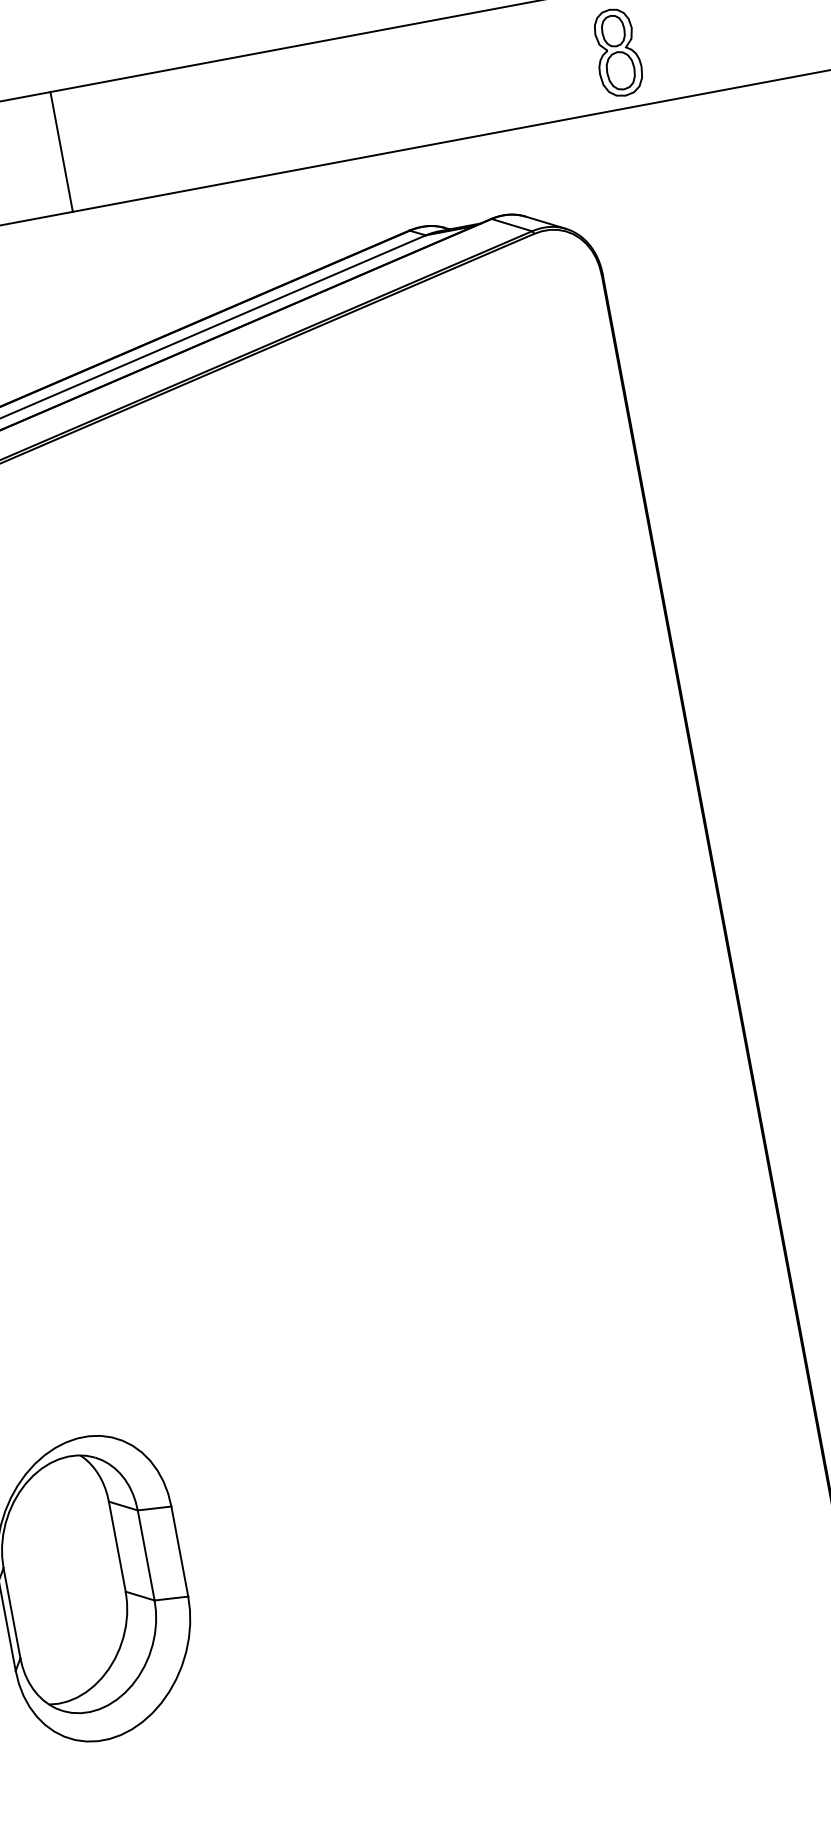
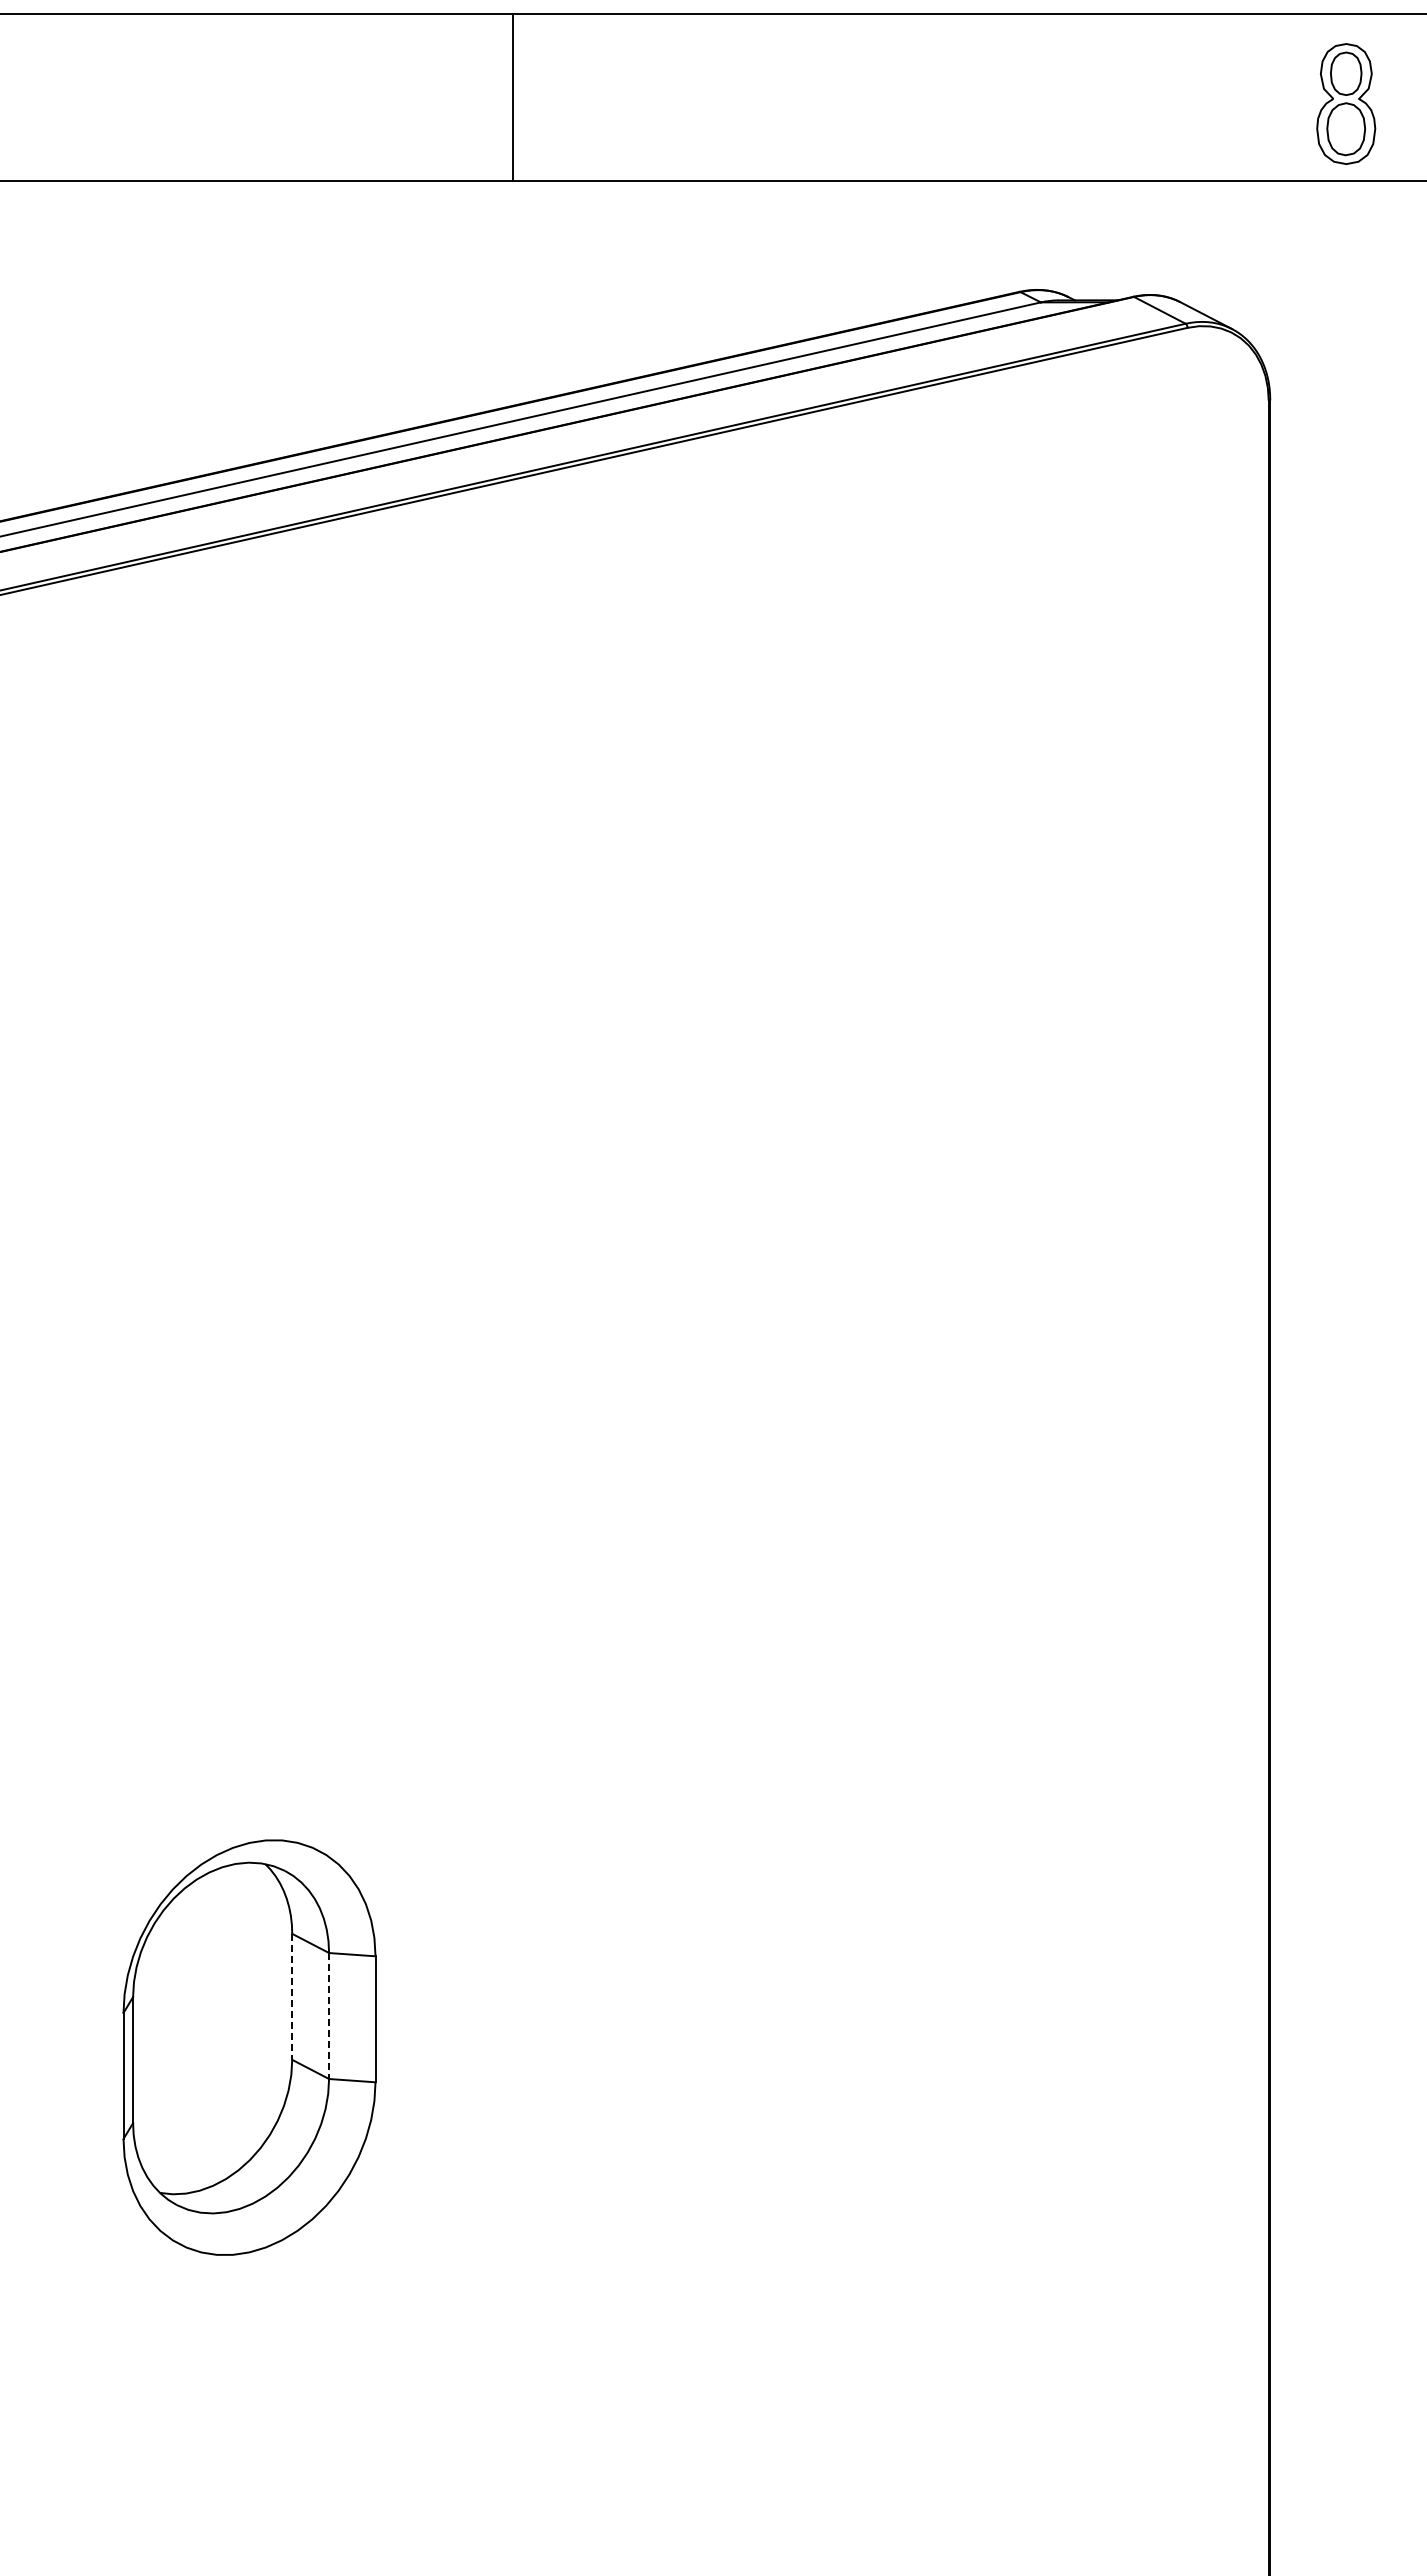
line: (61, 151) -> (512, 97), moved
line: (117, 1546) -> (292, 1996), solid -> dashed
line: (146, 1555) -> (329, 2016), solid -> dashed

